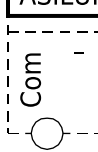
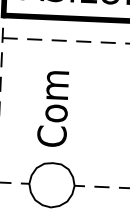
line: (78, 52) -> (101, 71), removed
text: (30, 79) -> (52, 108), moved

